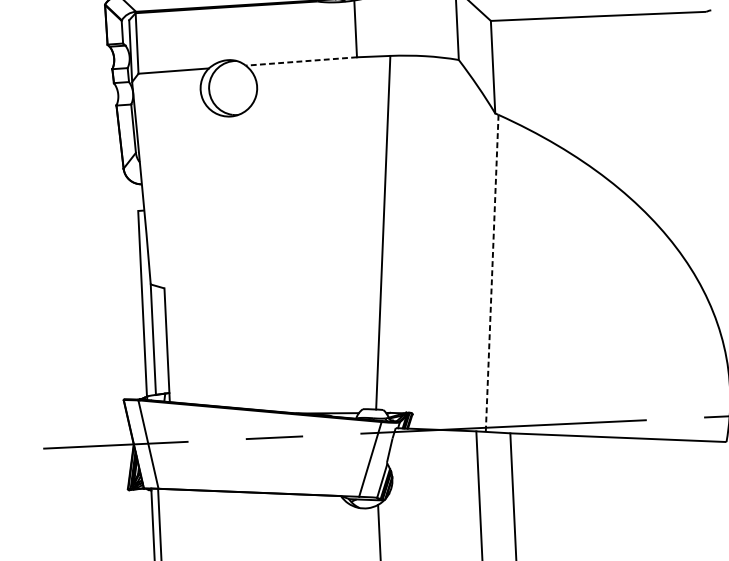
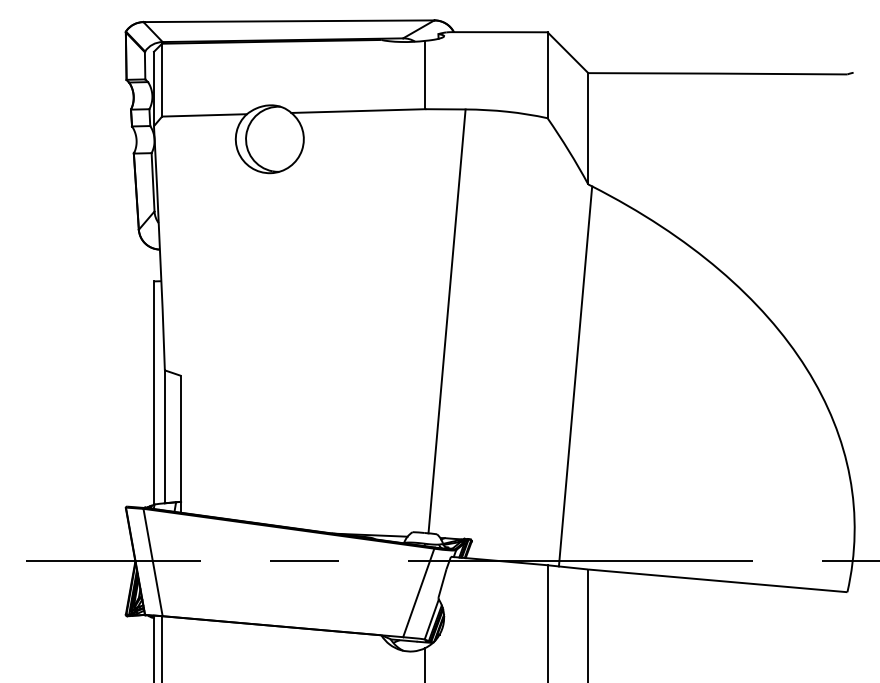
line: (300, 61) -> (357, 111), dashed -> solid
line: (492, 273) -> (575, 376), dashed -> solid

